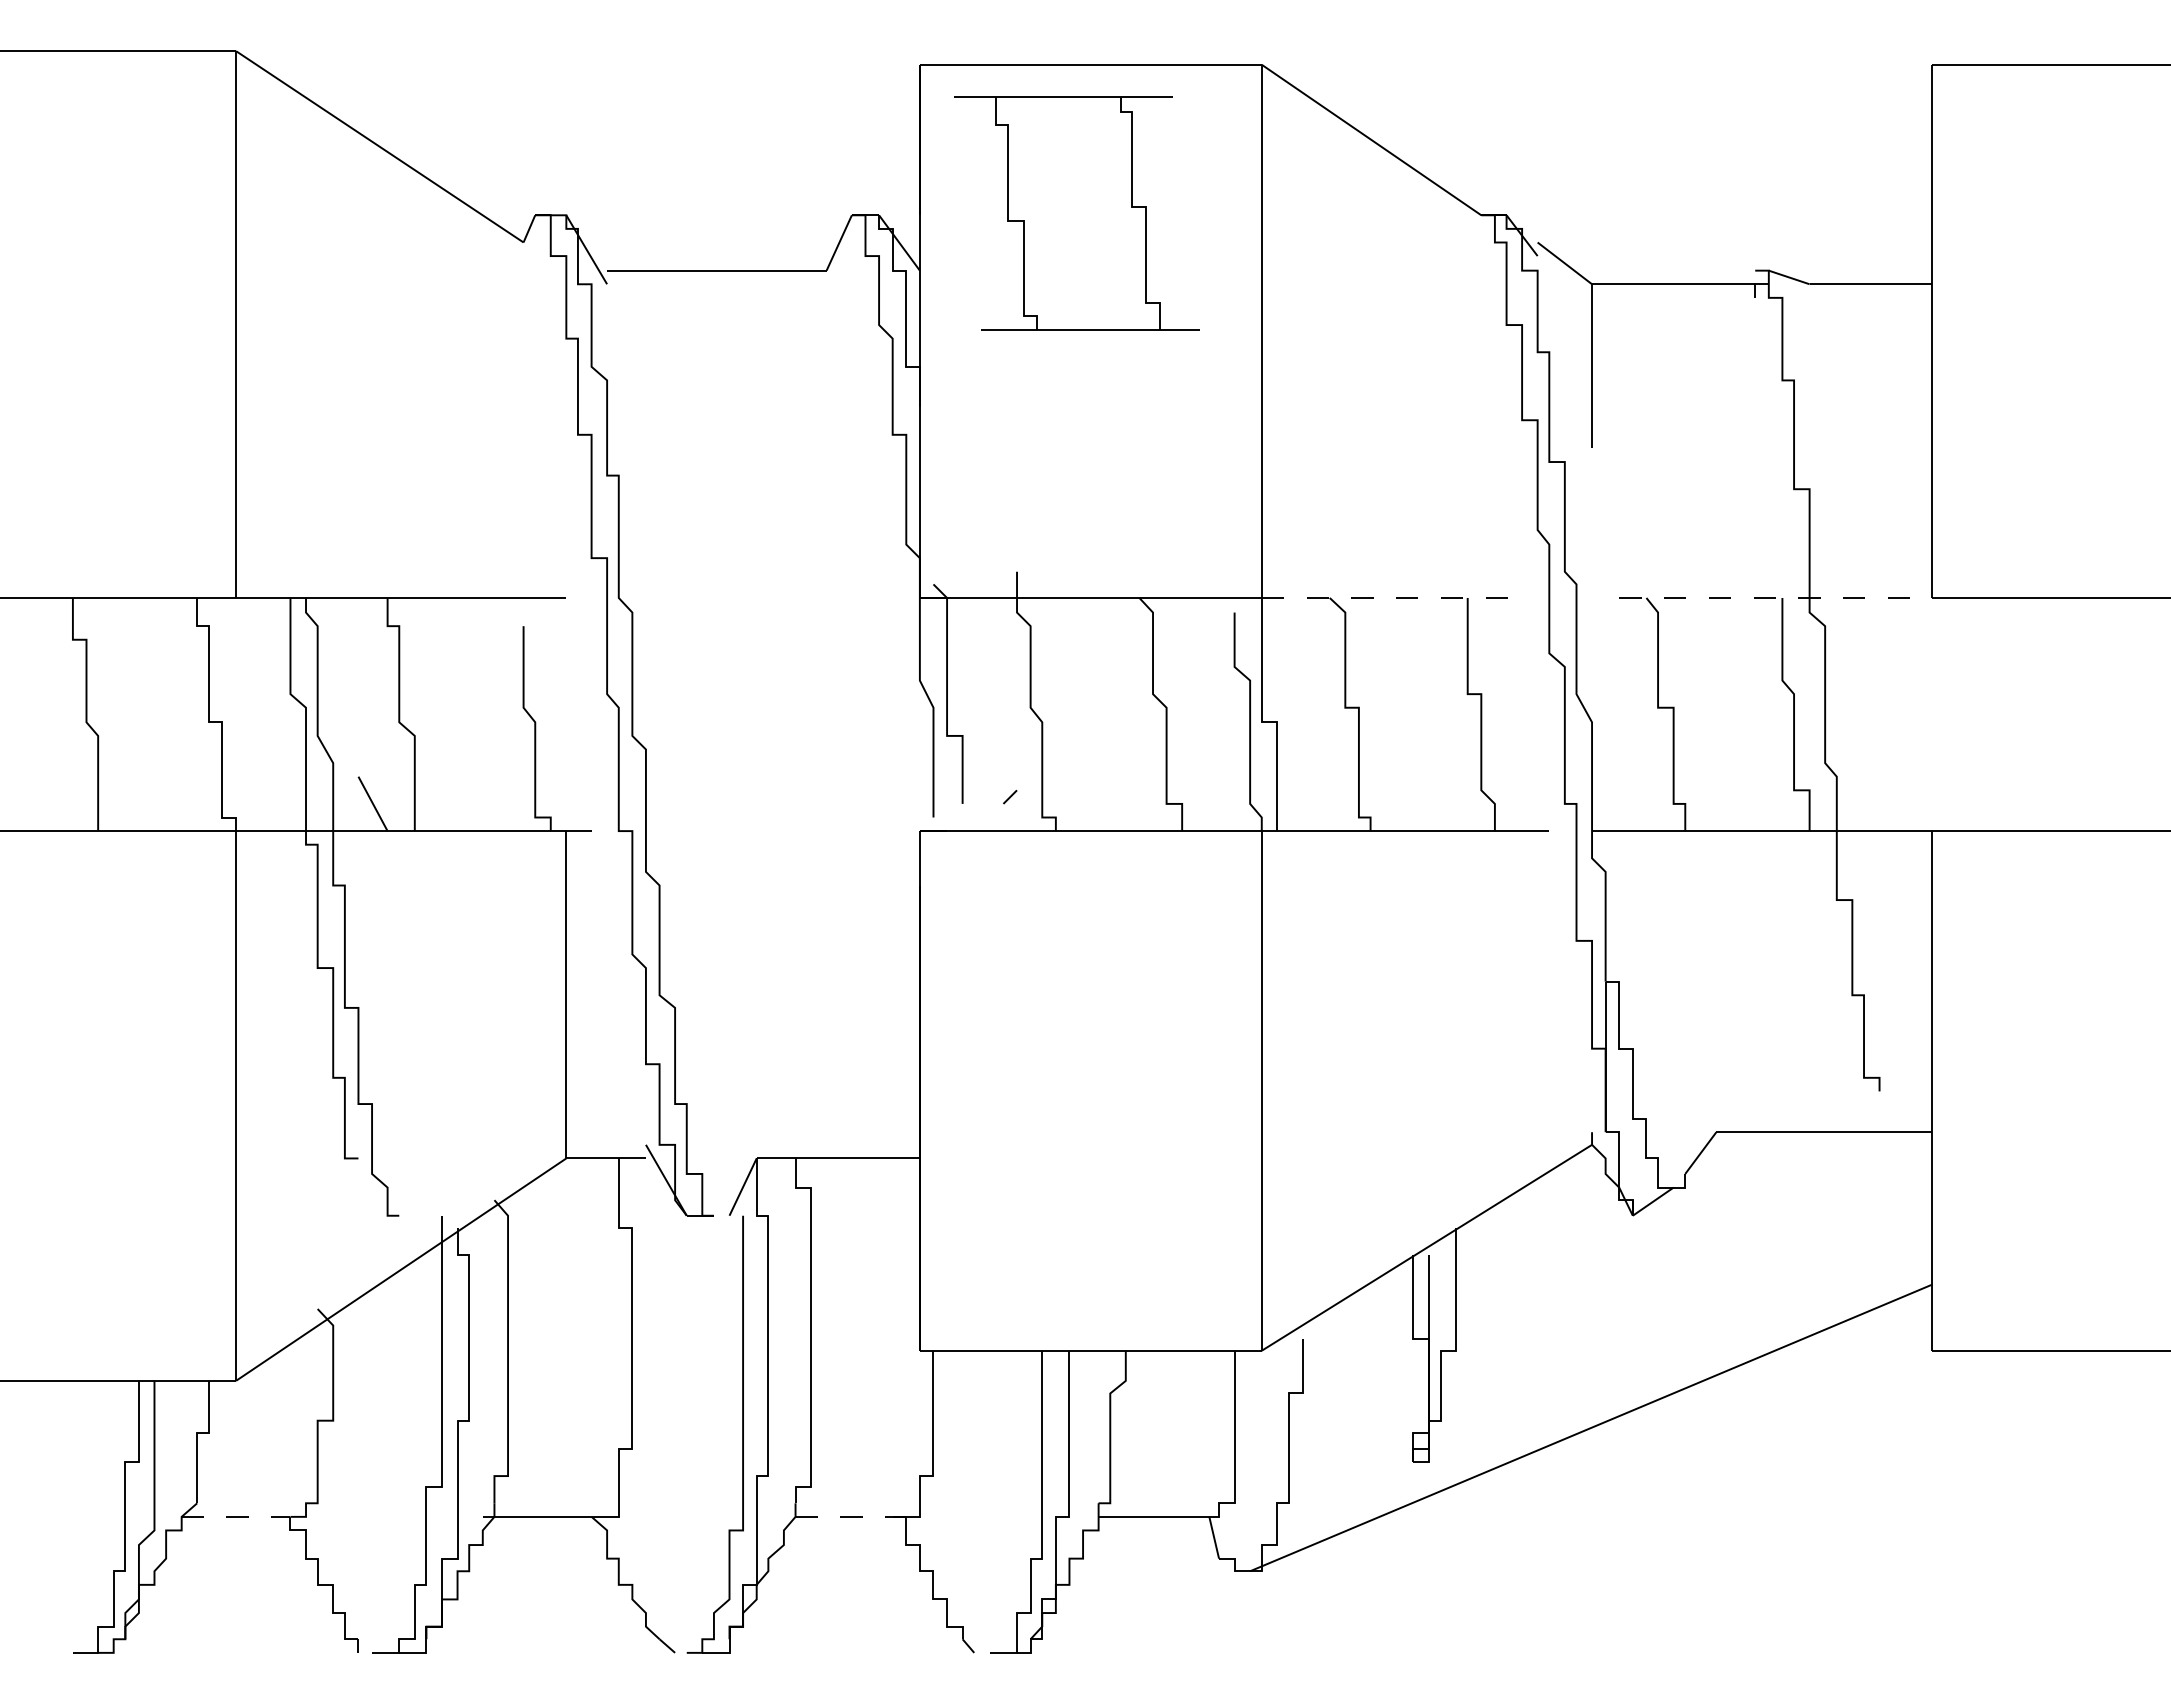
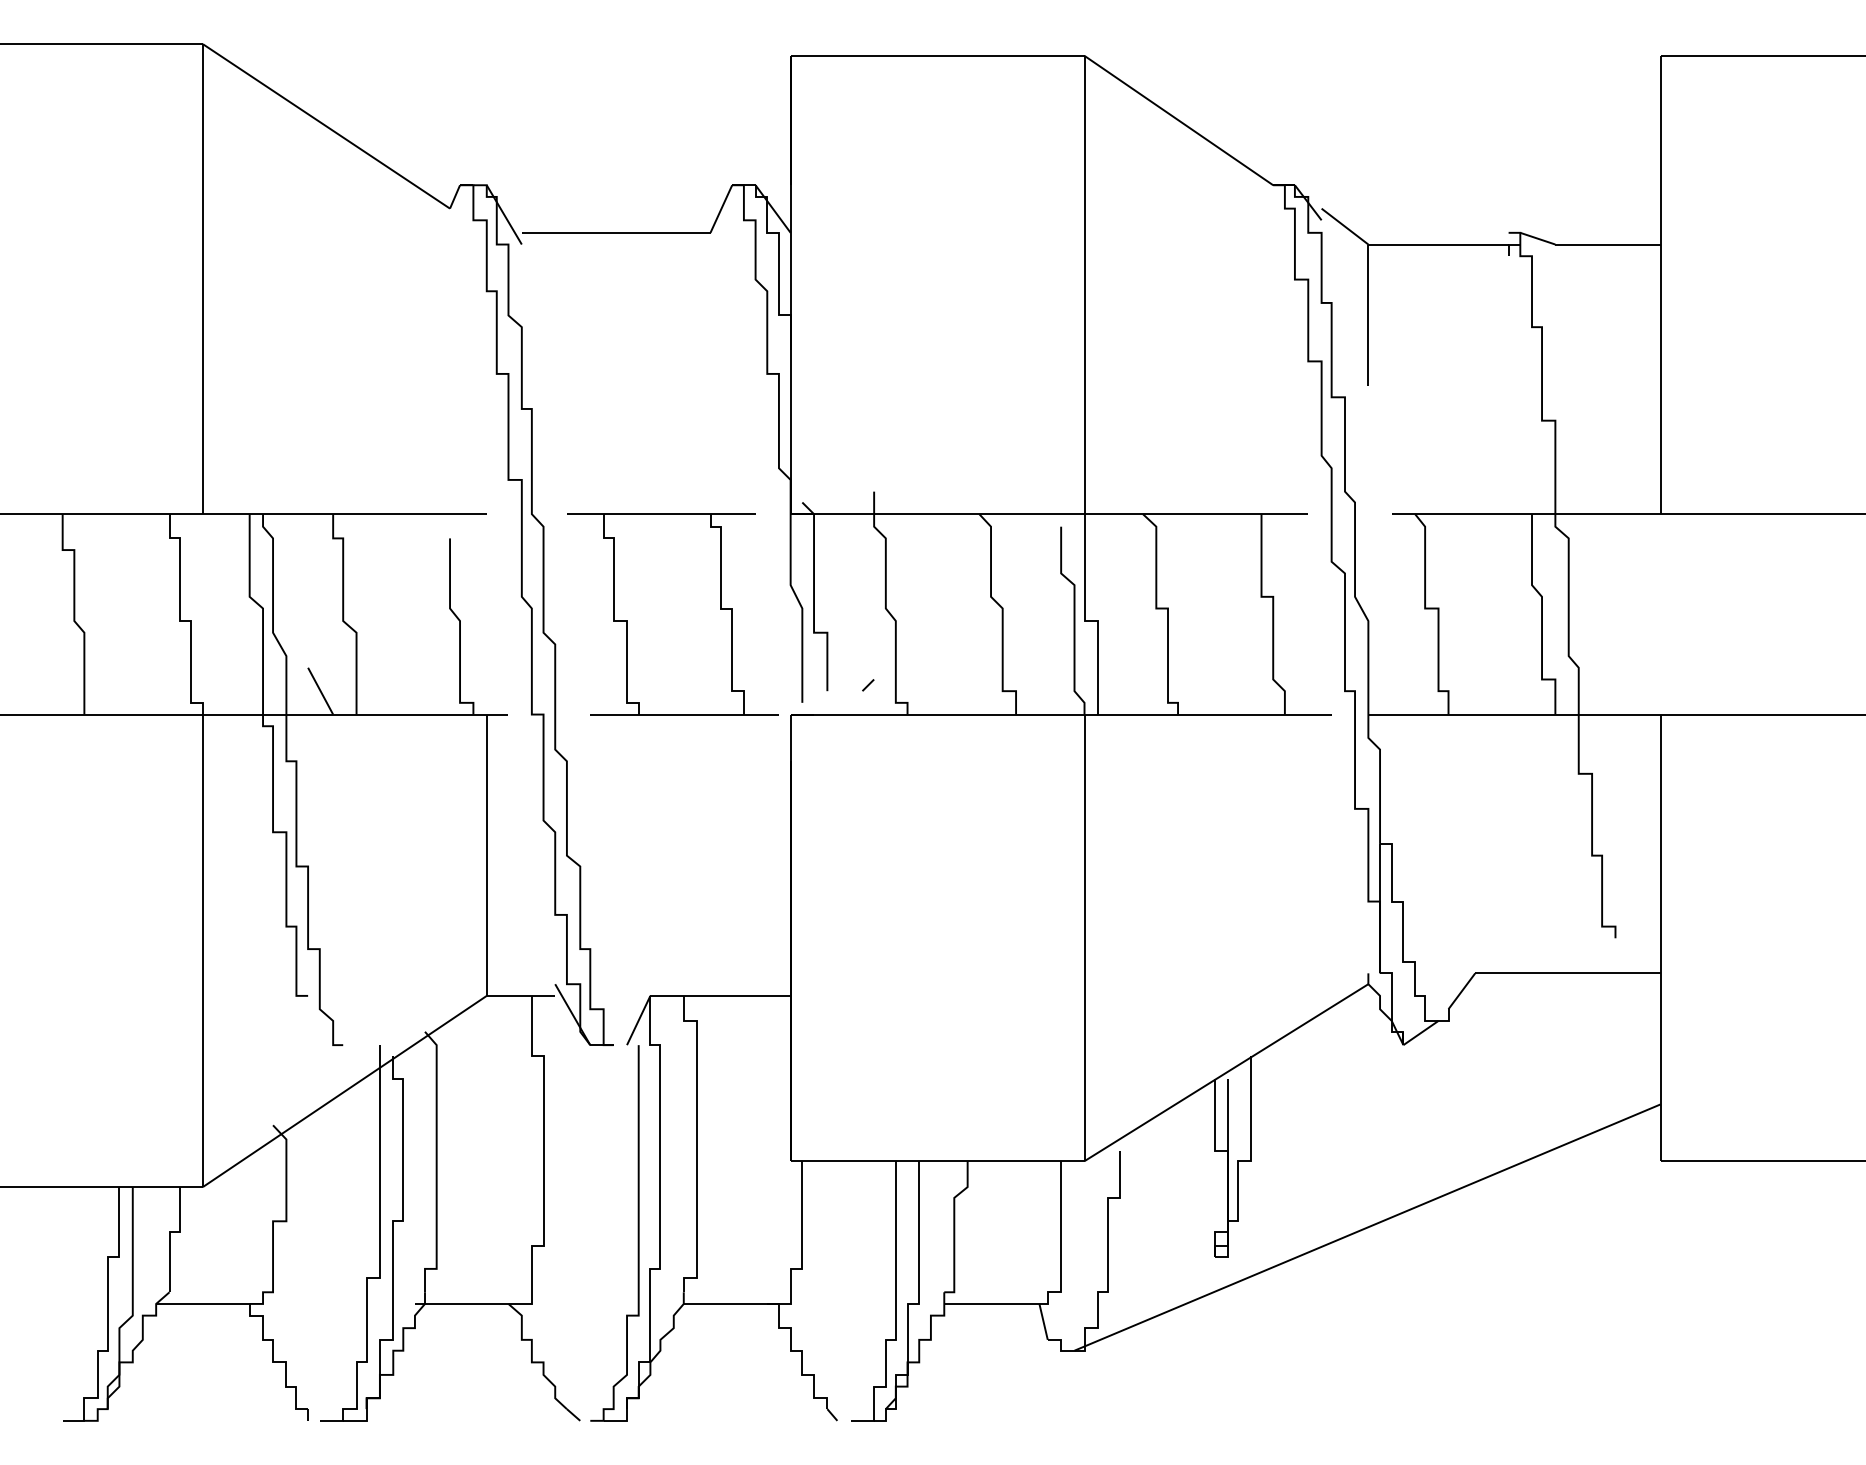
part: (1076, 213) -> (672, 614), moved
line: (1392, 597) -> (1196, 513), dashed -> solid
line: (1776, 597) -> (1526, 513), dashed -> solid
line: (236, 1516) -> (203, 1303), dashed -> solid
line: (851, 1516) -> (731, 1303), dashed -> solid

